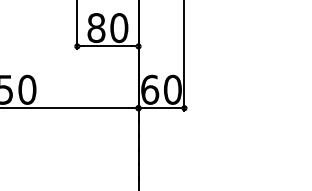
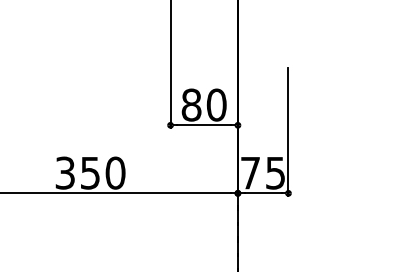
text: (160, 89) -> (262, 172), 60 -> 75

